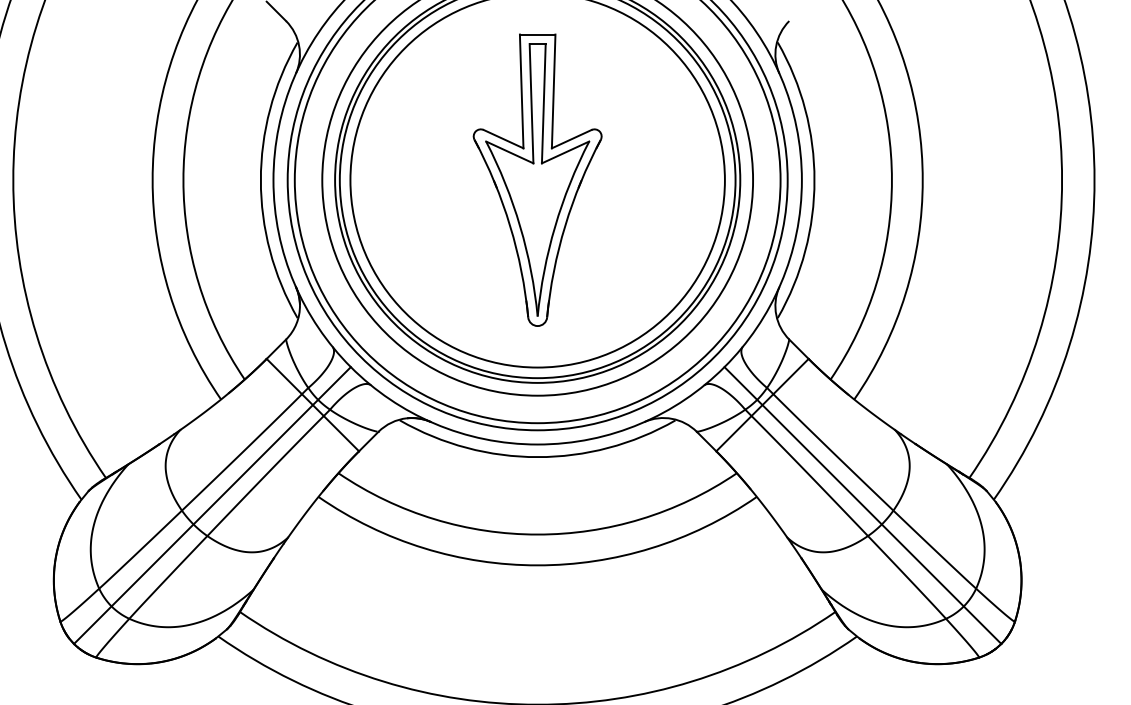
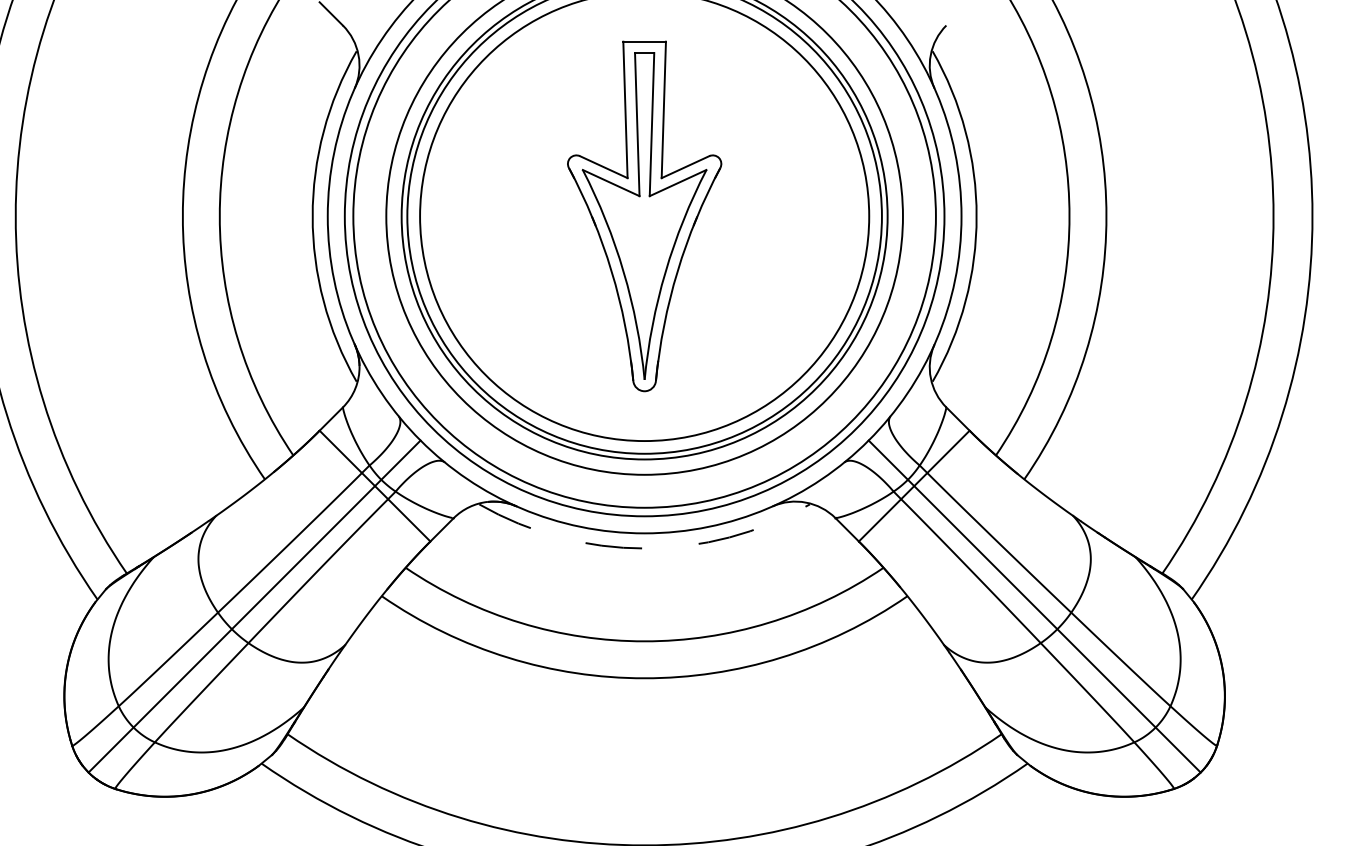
arc: (537, 457) -> (644, 548), solid -> dashed

